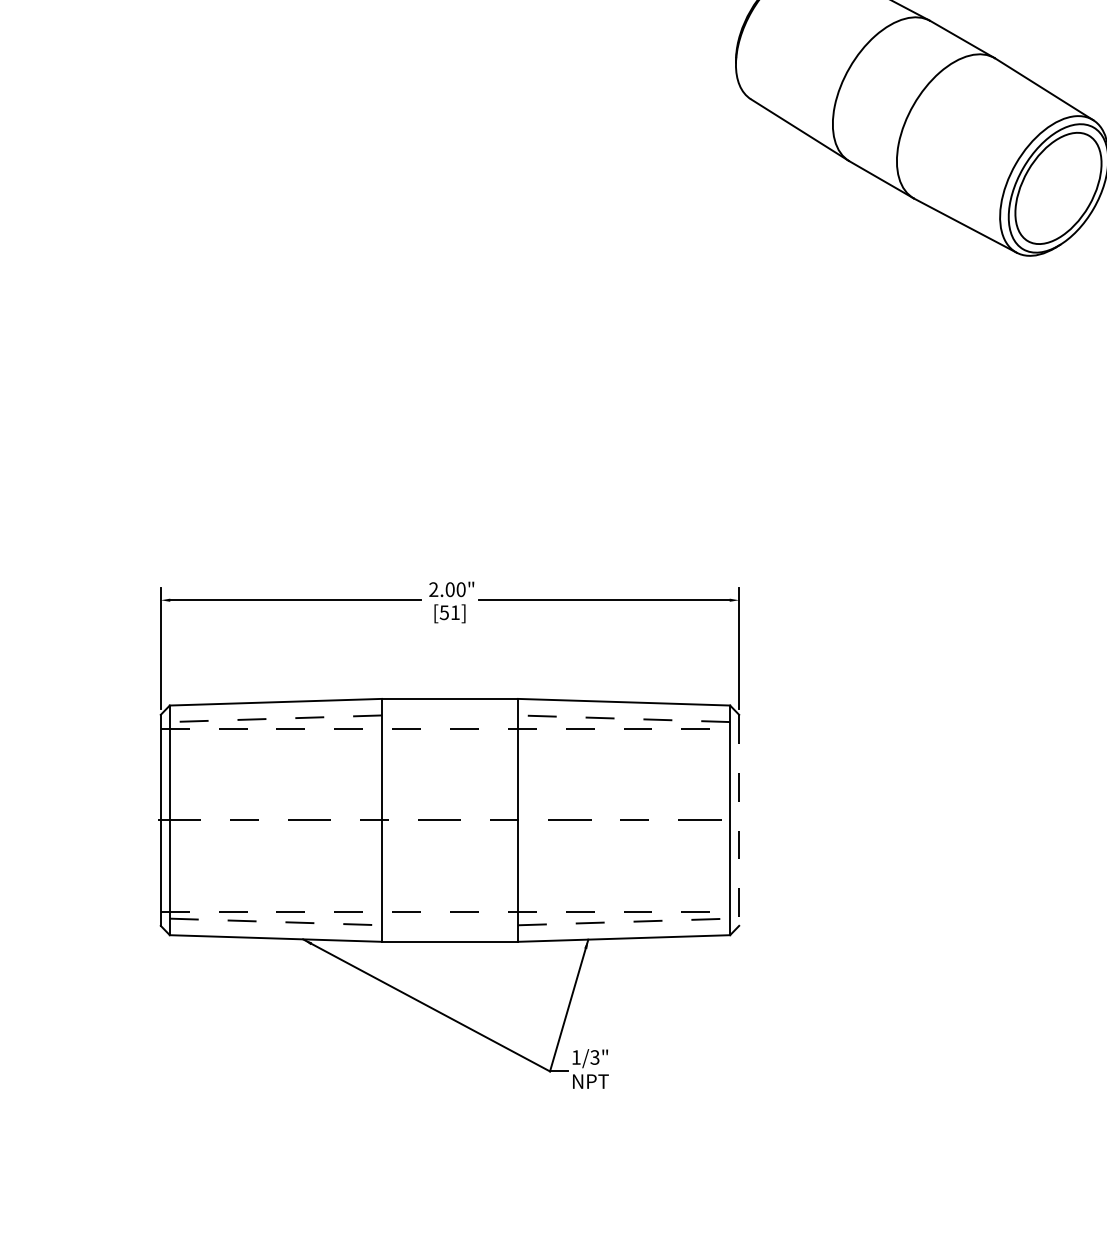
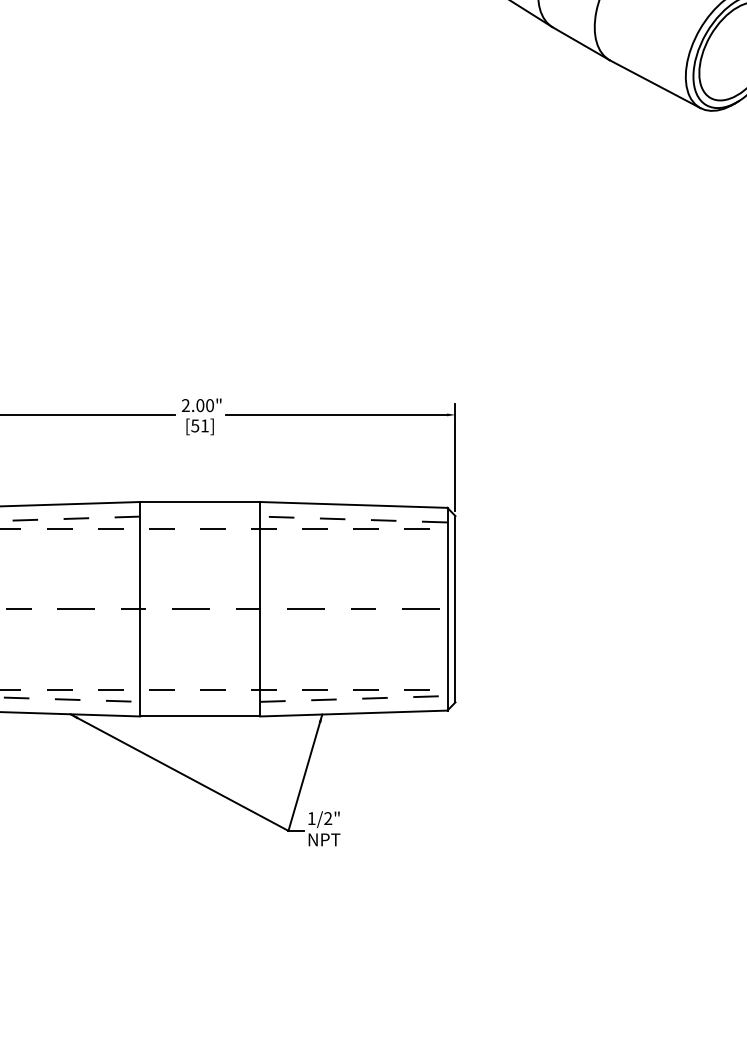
line: (739, 820) -> (455, 609), dashed -> solid
text: (594, 1057) -> (327, 818), 1/3" -> 1/2"

